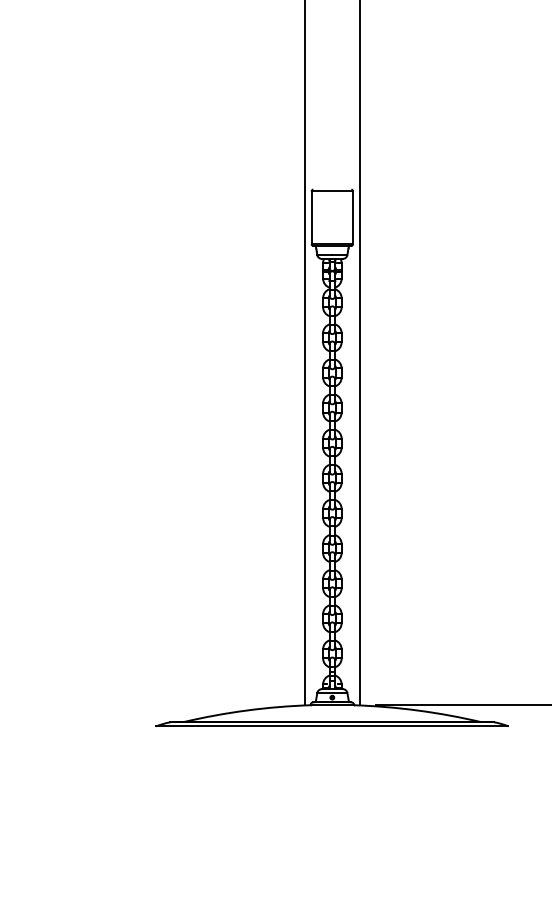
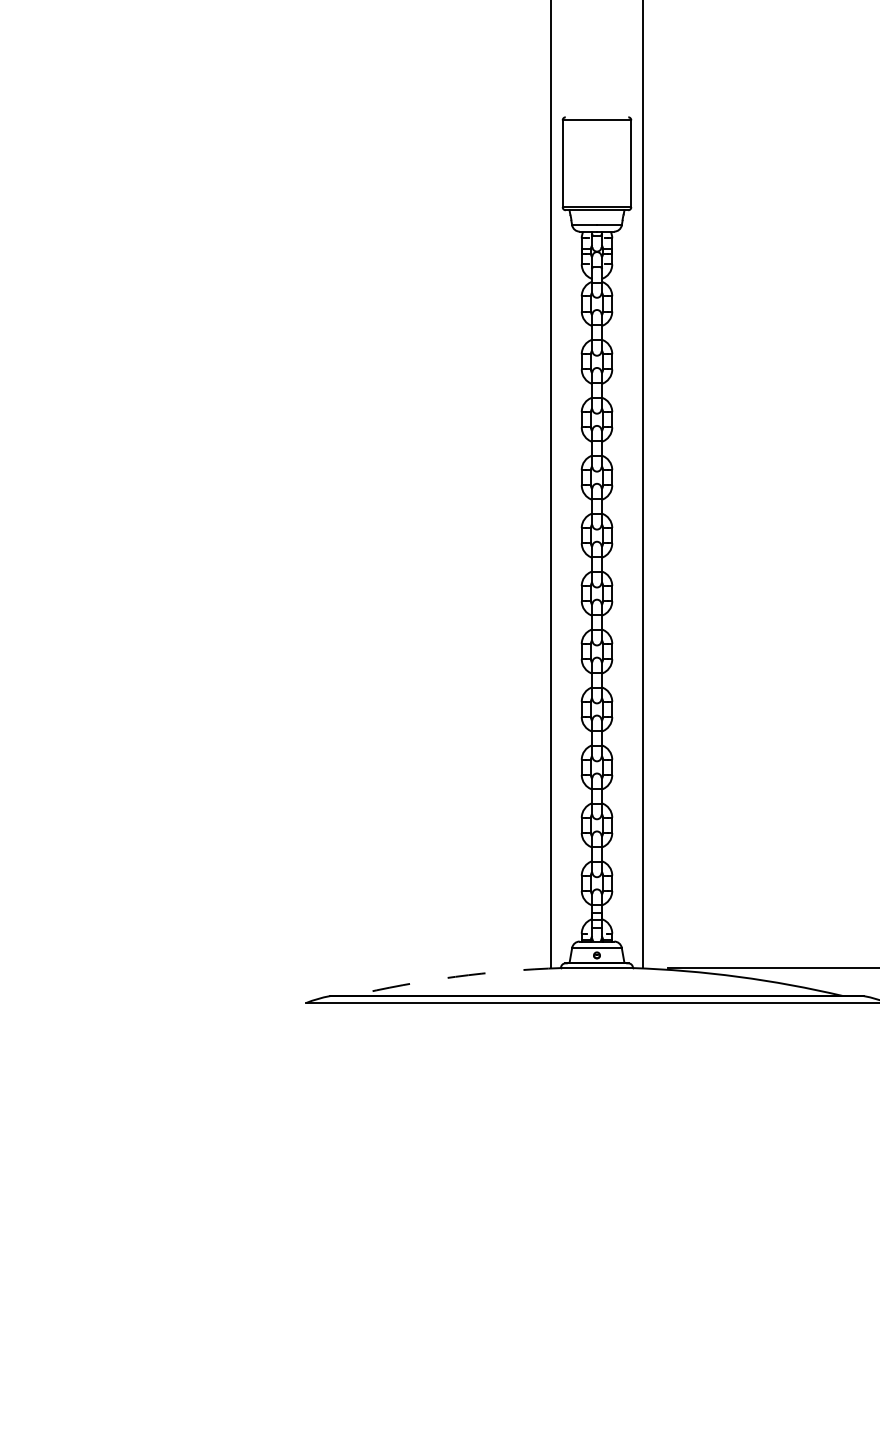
arc: (246, 710) -> (455, 976), solid -> dashed

